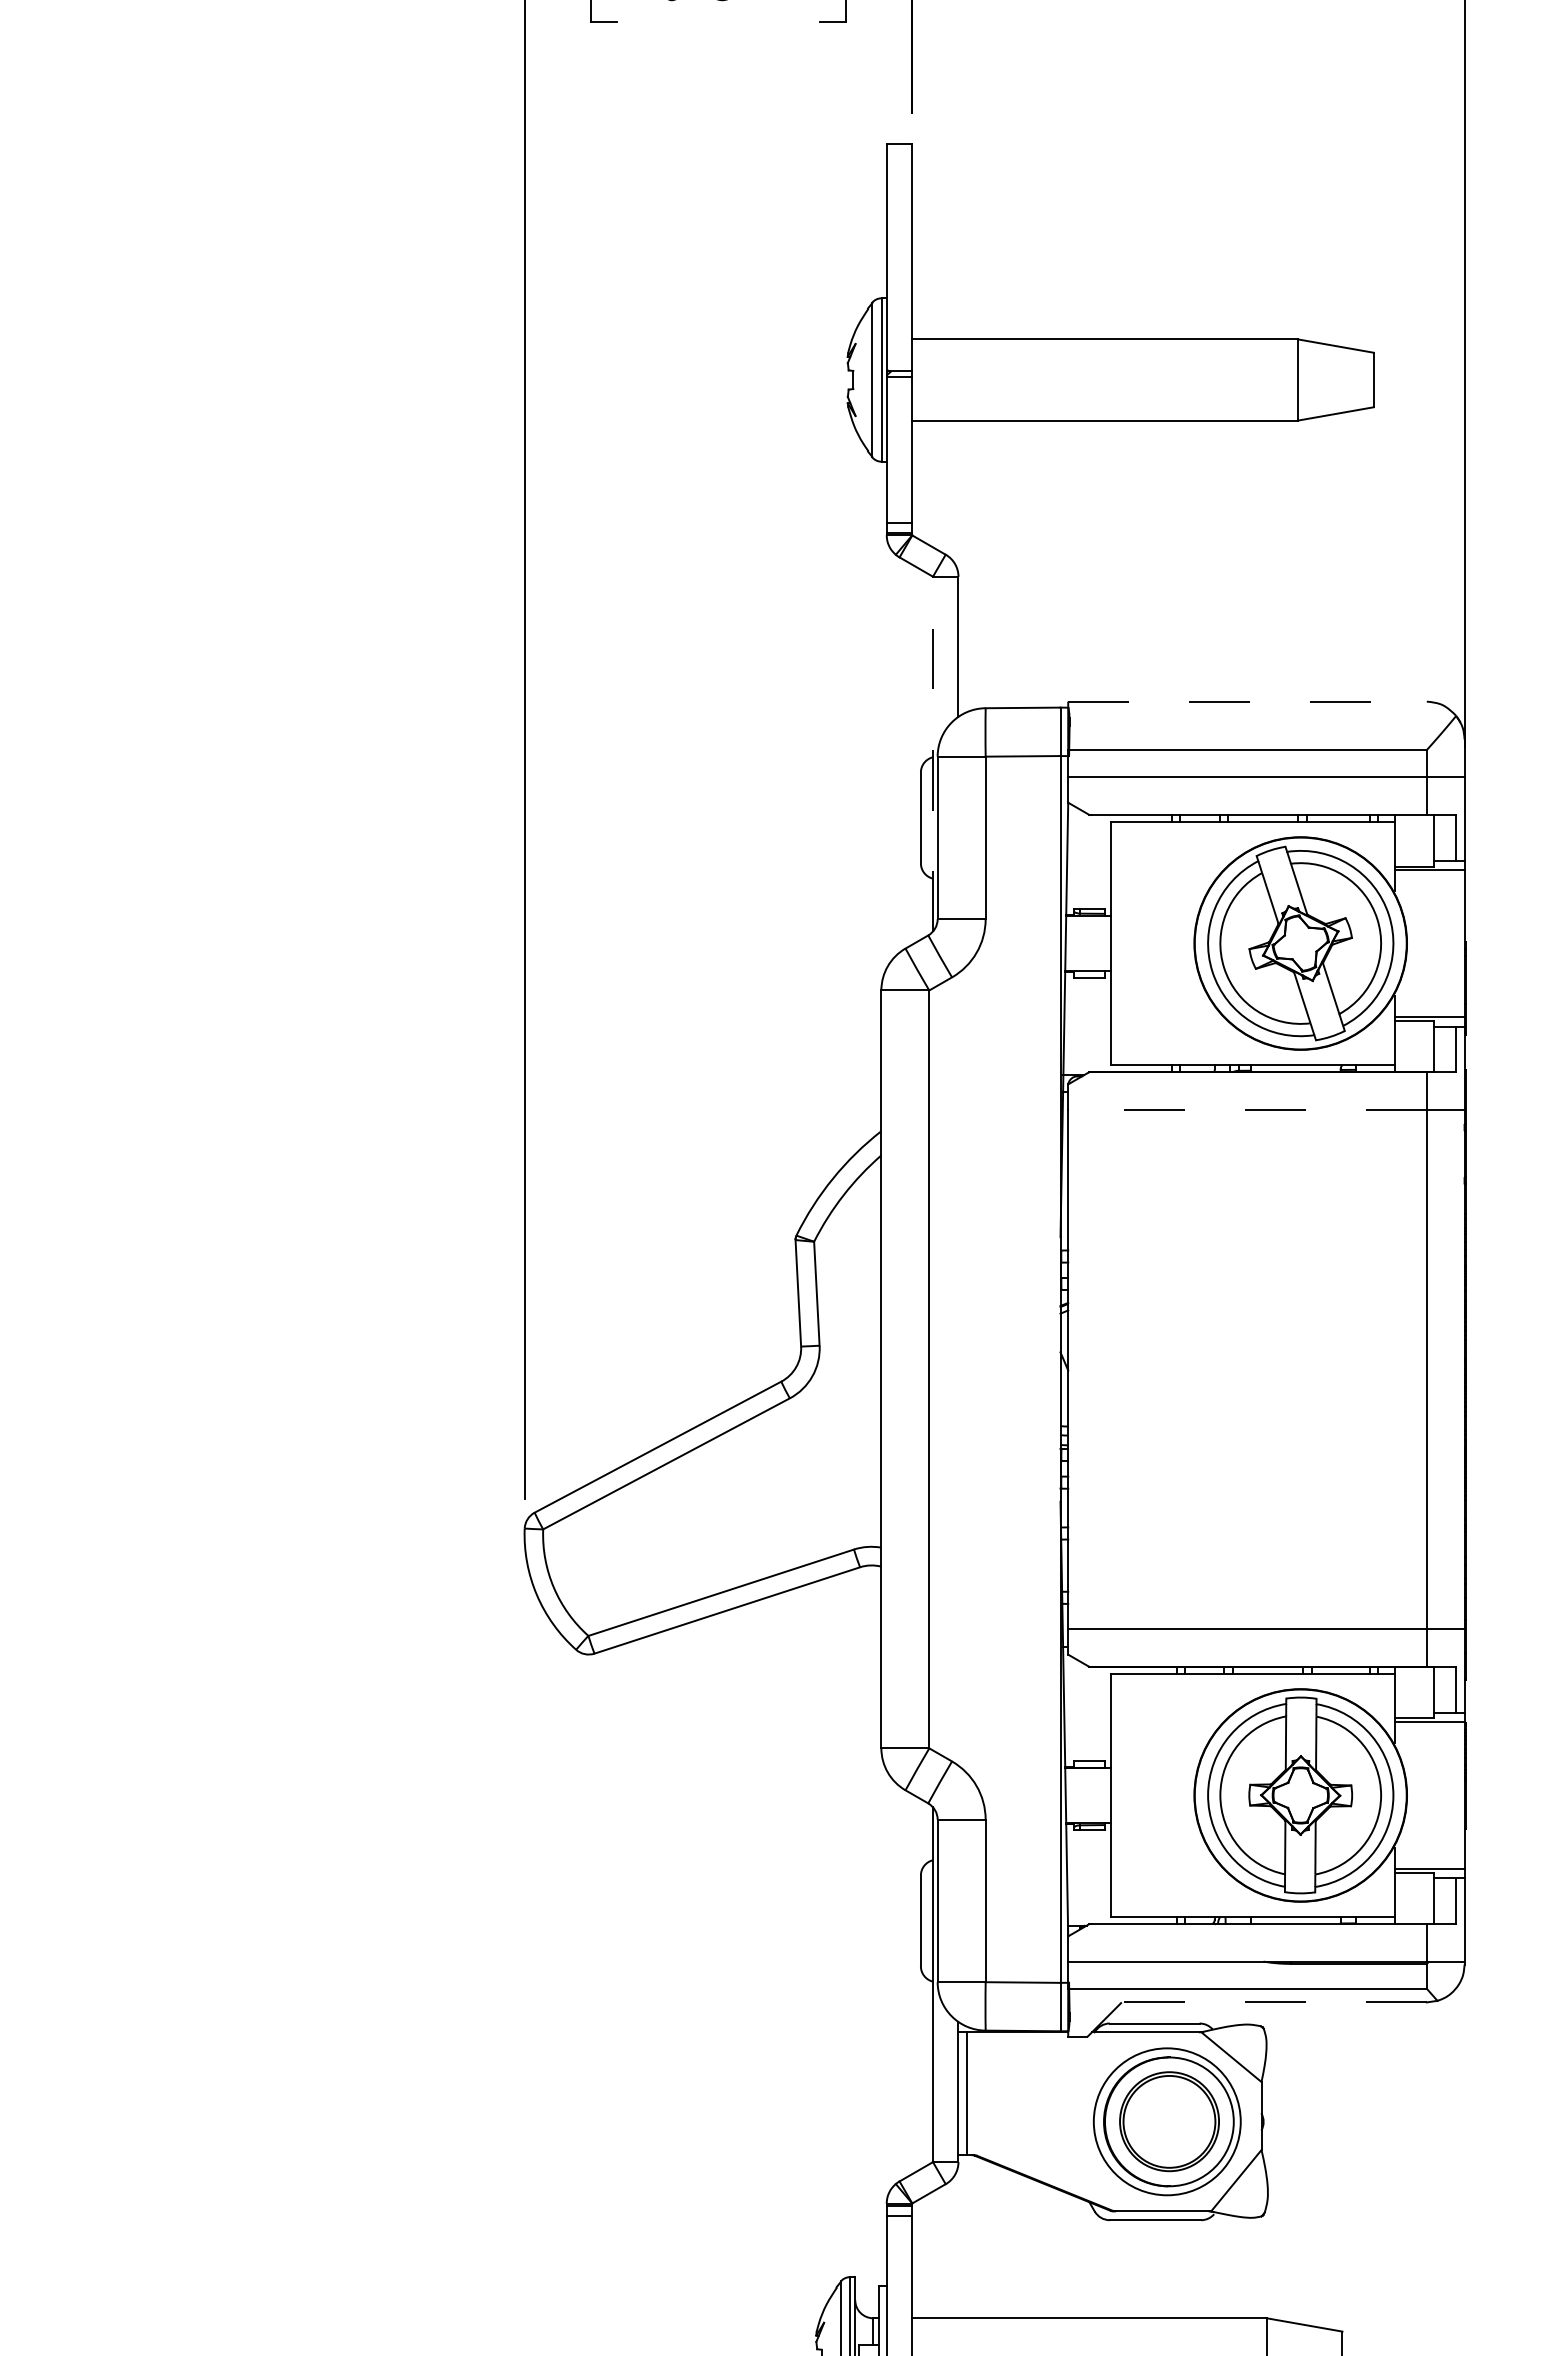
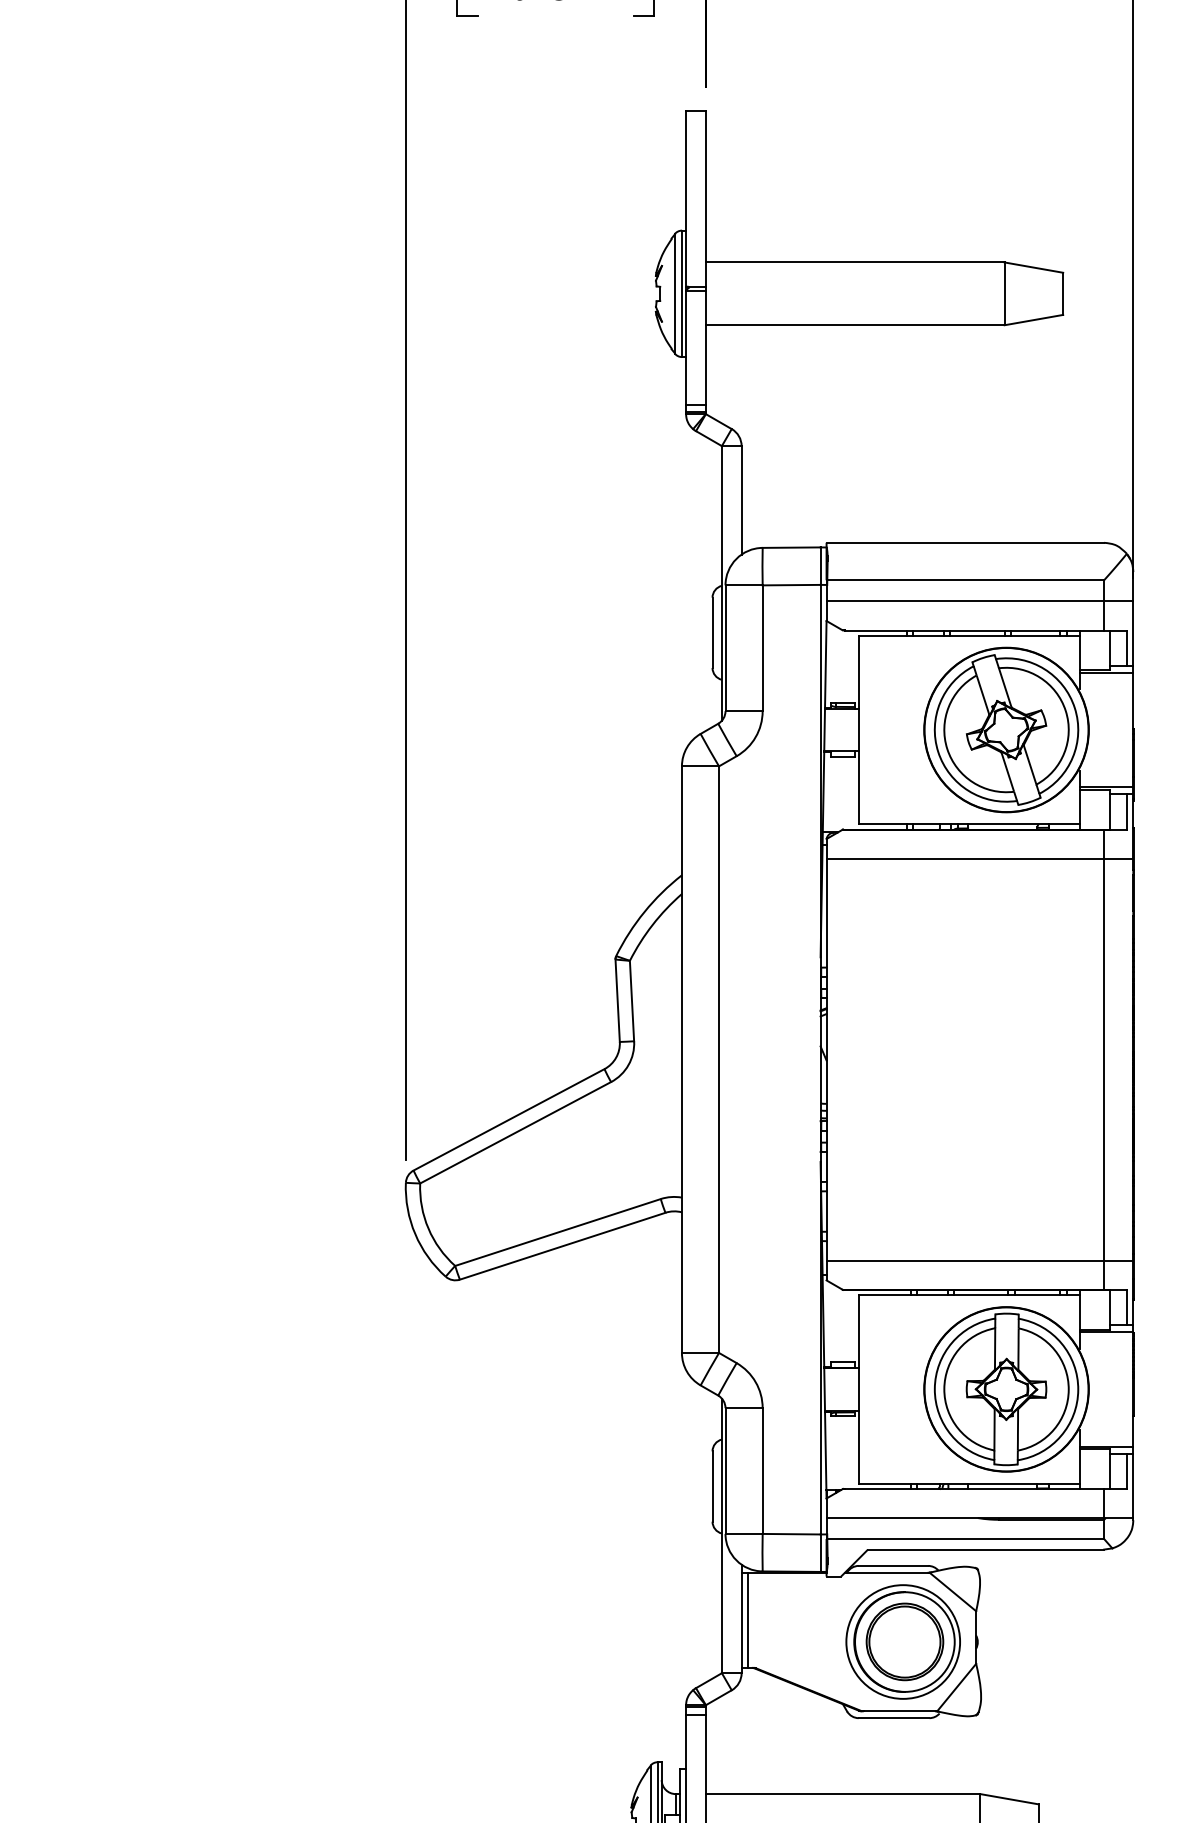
line: (1248, 701) -> (966, 542), dashed -> solid
line: (933, 753) -> (722, 582), dashed -> solid
line: (1247, 1109) -> (965, 858), dashed -> solid
line: (1274, 2002) -> (986, 1549), dashed -> solid

